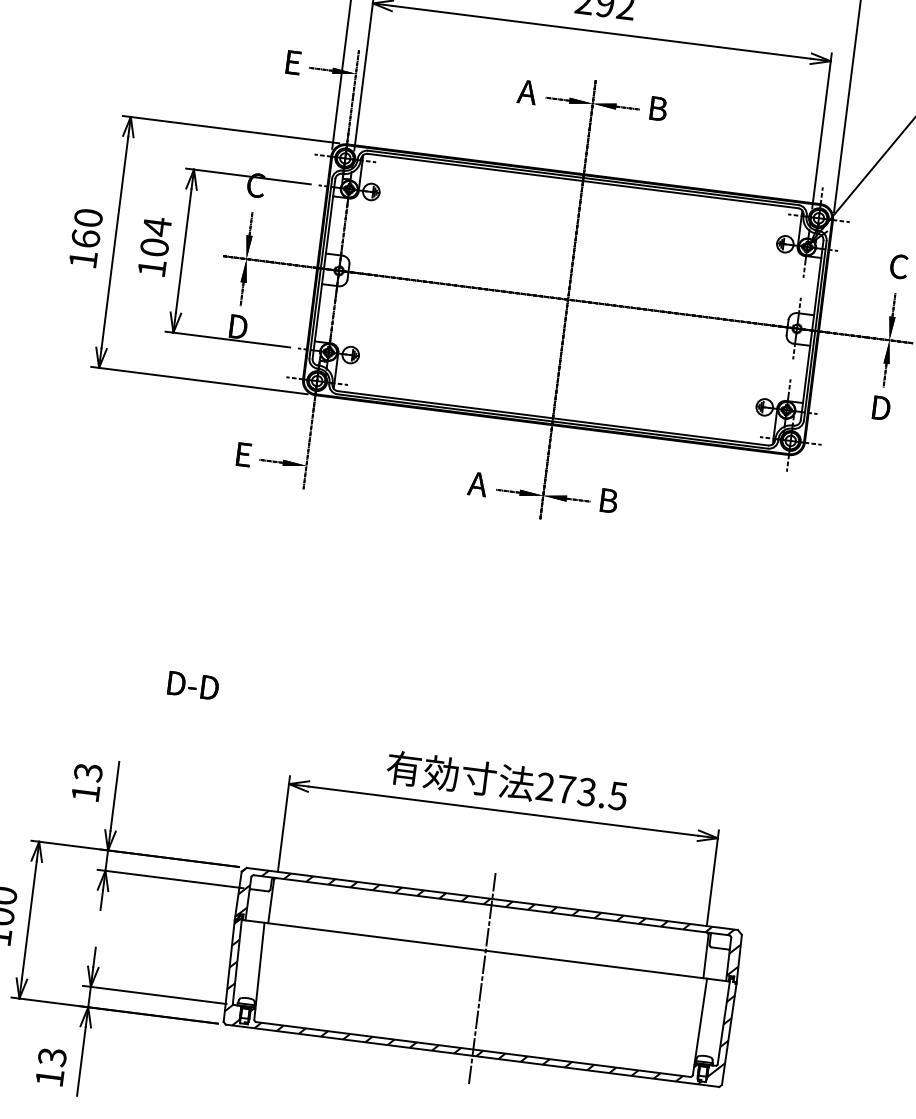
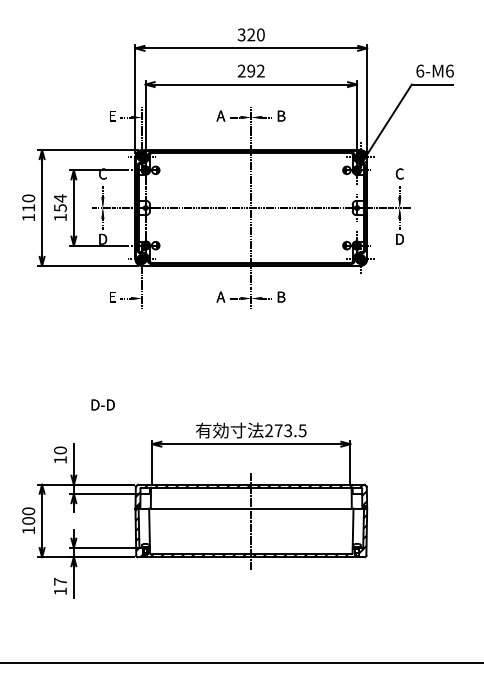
text: (85, 237) -> (28, 207), 160 -> 110
text: (154, 248) -> (60, 208), 104 -> 154
text: (88, 772) -> (60, 450), 13 -> 10
text: (52, 1056) -> (60, 581), 13 -> 17

